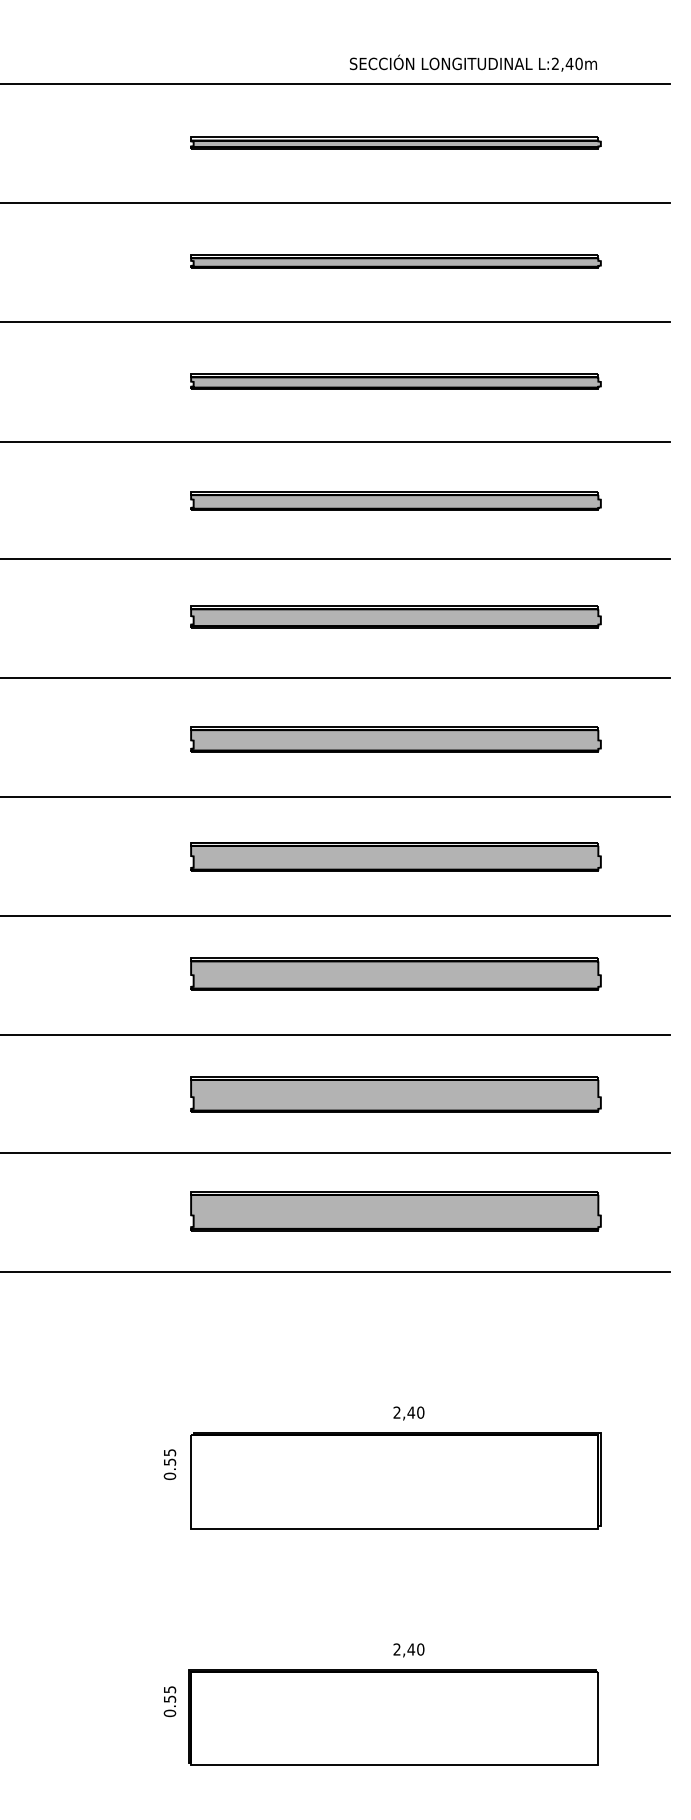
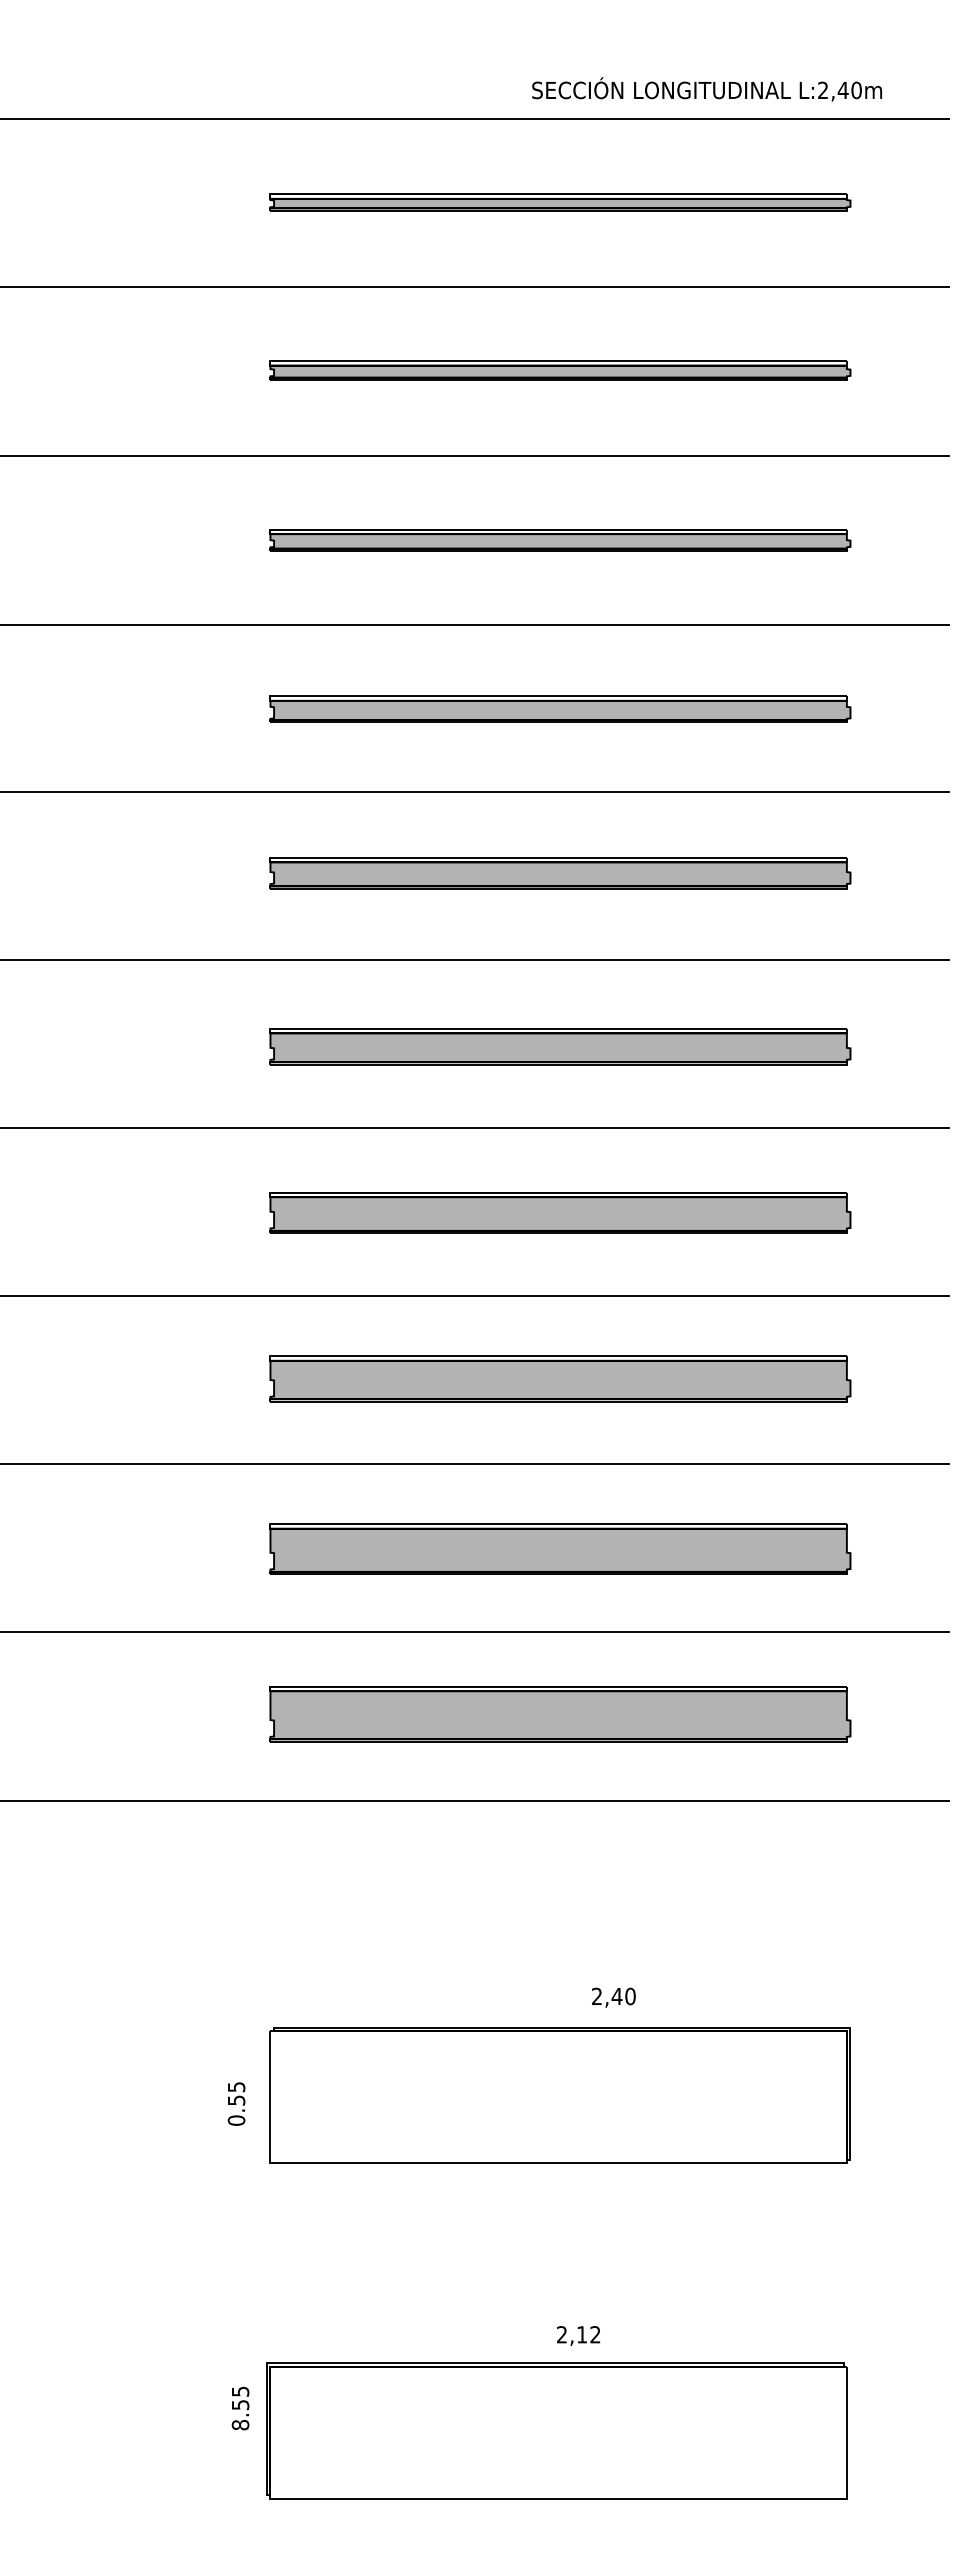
text: (473, 63) -> (706, 89), moved
text: (408, 1413) -> (613, 1997), moved
text: (169, 1464) -> (236, 2103), moved
text: (415, 1649) -> (588, 2334), 2,40 -> 2,12
text: (169, 1712) -> (240, 2424), 0.55 -> 8.55

